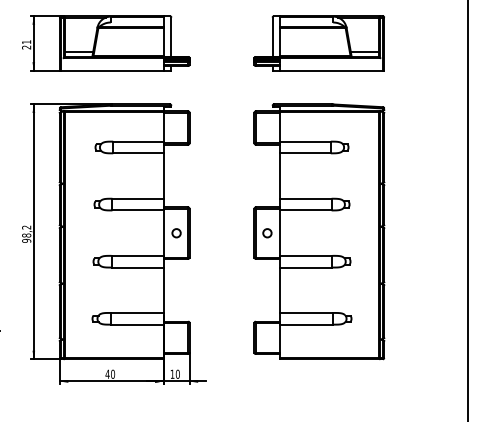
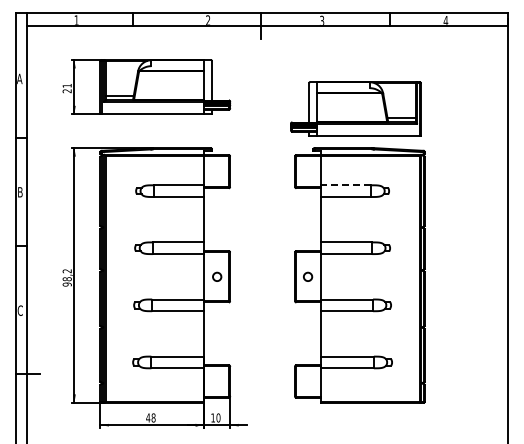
part: (318, 42) -> (355, 108), moved
line: (304, 141) -> (345, 185), solid -> dashed
text: (112, 373) -> (153, 417), 40 -> 48

